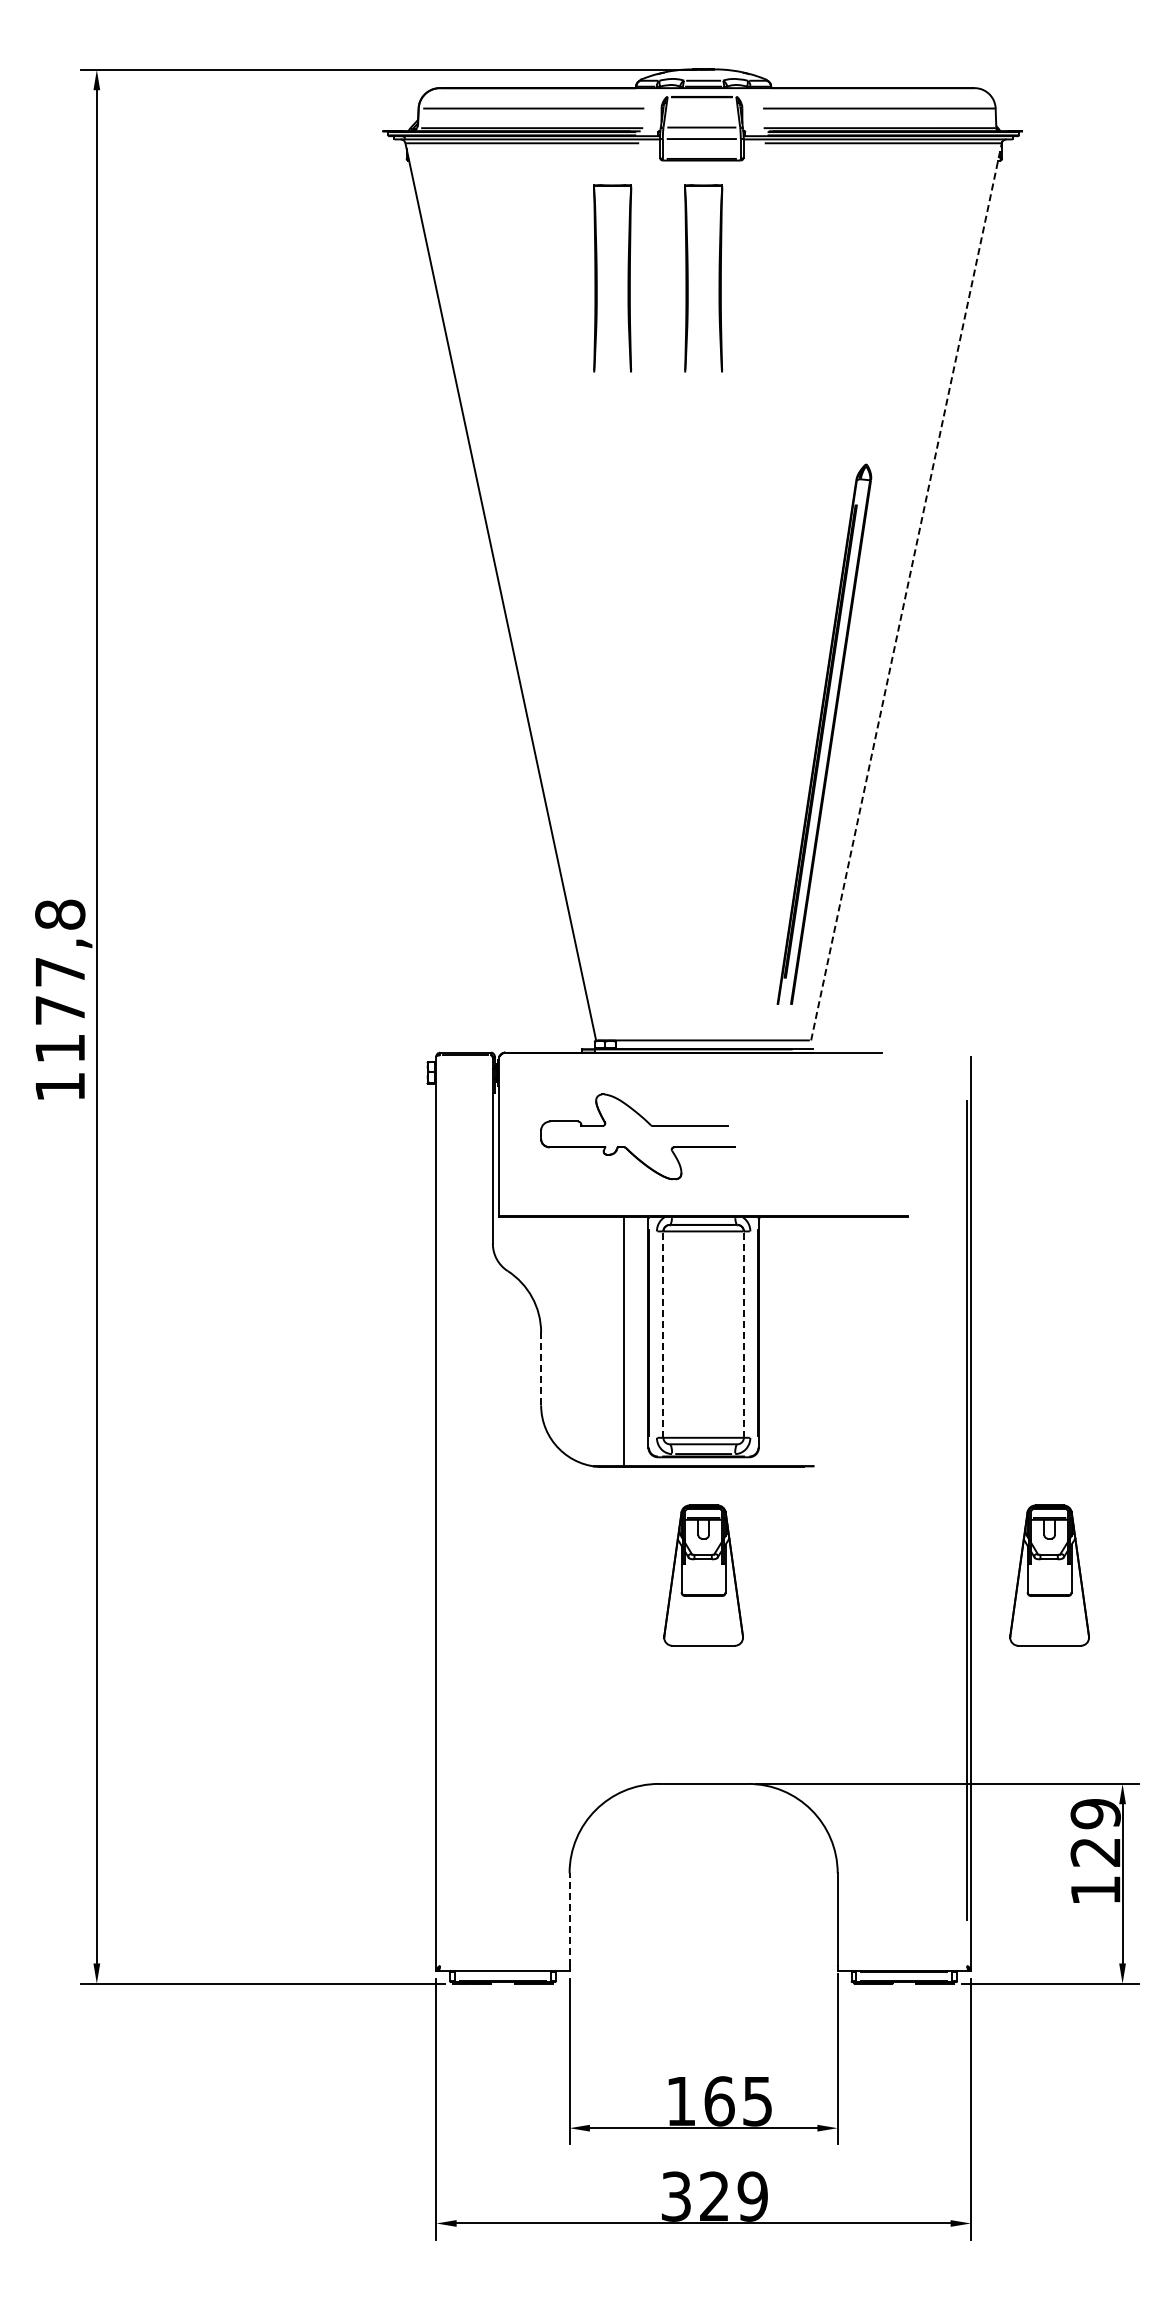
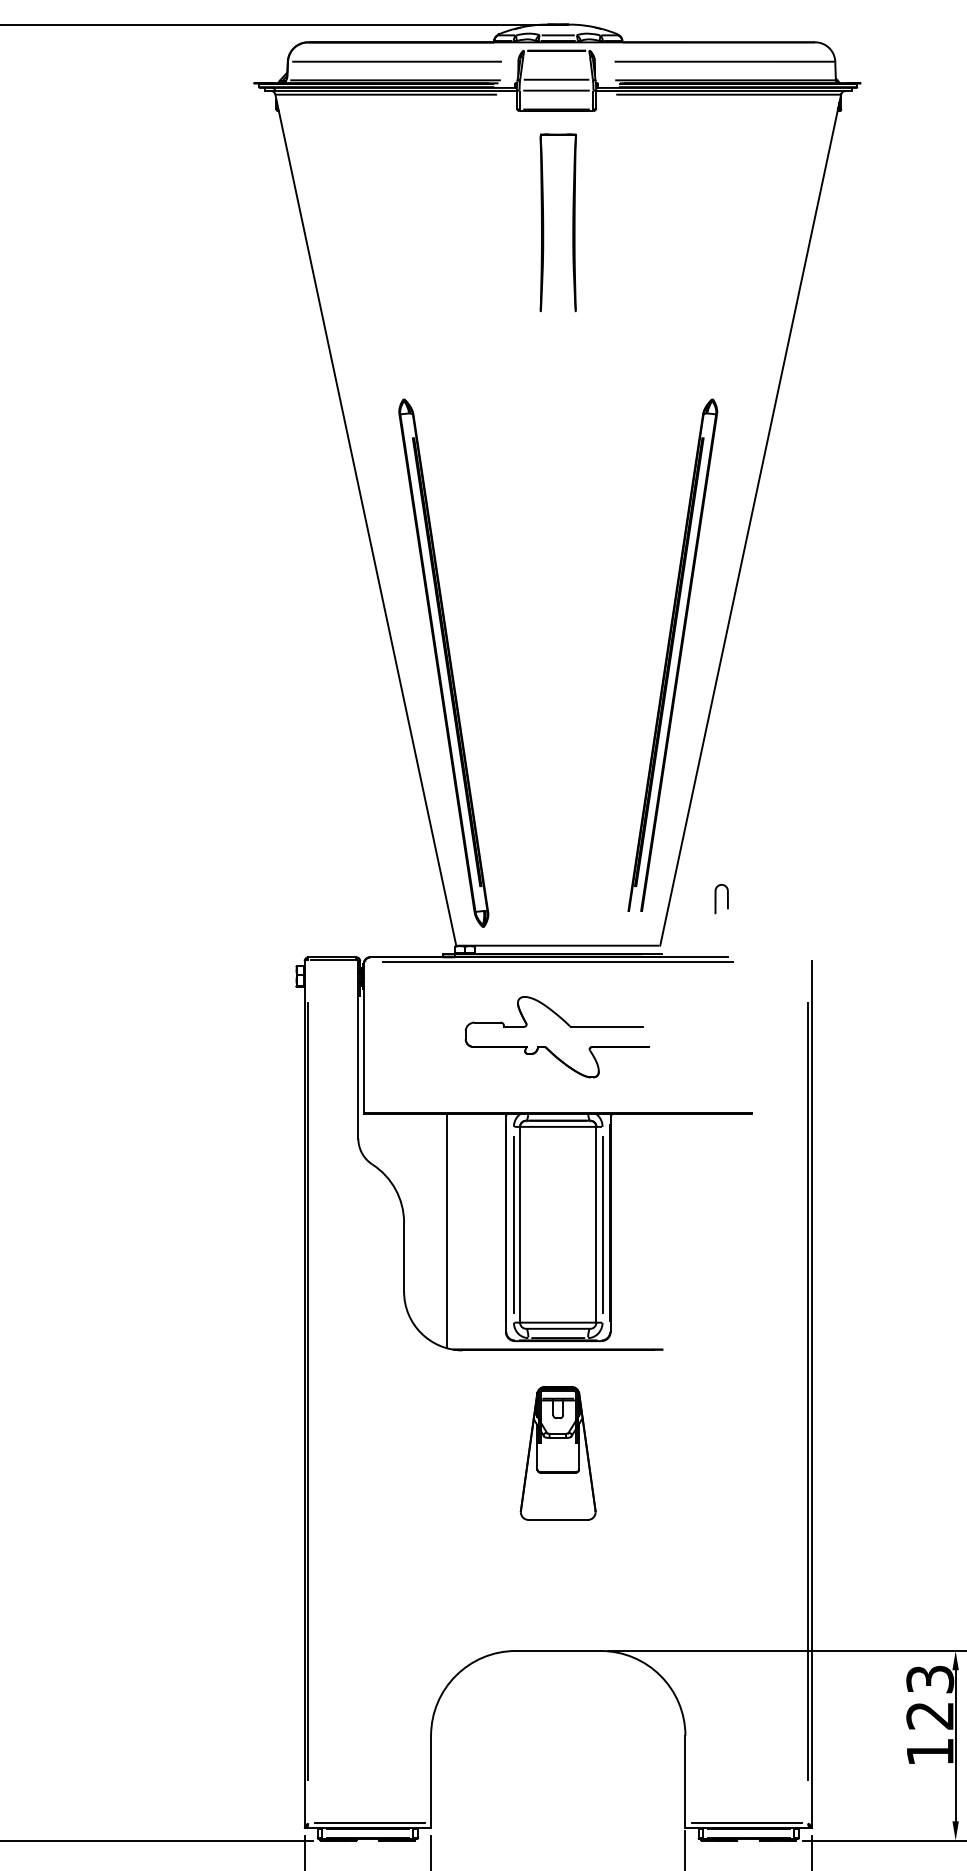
part: (597, 278) -> (457, 222), removed
line: (906, 591) -> (750, 519), dashed -> solid
part: (582, 742) -> (443, 663), added
curve: (870, 991) -> (716, 899), added
line: (703, 1057) -> (558, 961), added
part: (627, 1147) -> (547, 1047), moved
line: (656, 1334) -> (513, 1224), added
line: (663, 1334) -> (520, 1224), dashed -> solid
line: (743, 1334) -> (596, 1224), dashed -> solid
line: (750, 1334) -> (602, 1224), added
line: (623, 1340) -> (447, 1230), moved
line: (541, 1368) -> (404, 1256), dashed -> solid
line: (440, 1510) -> (308, 1391), added
part: (1049, 1575) -> (886, 1453), removed
text: (1095, 1814) -> (929, 1679), 129 -> 123
line: (569, 1919) -> (431, 1779), dashed -> solid
line: (504, 1965) -> (369, 1823), added
line: (902, 1965) -> (746, 1823), added
line: (502, 1971) -> (367, 1828), added

